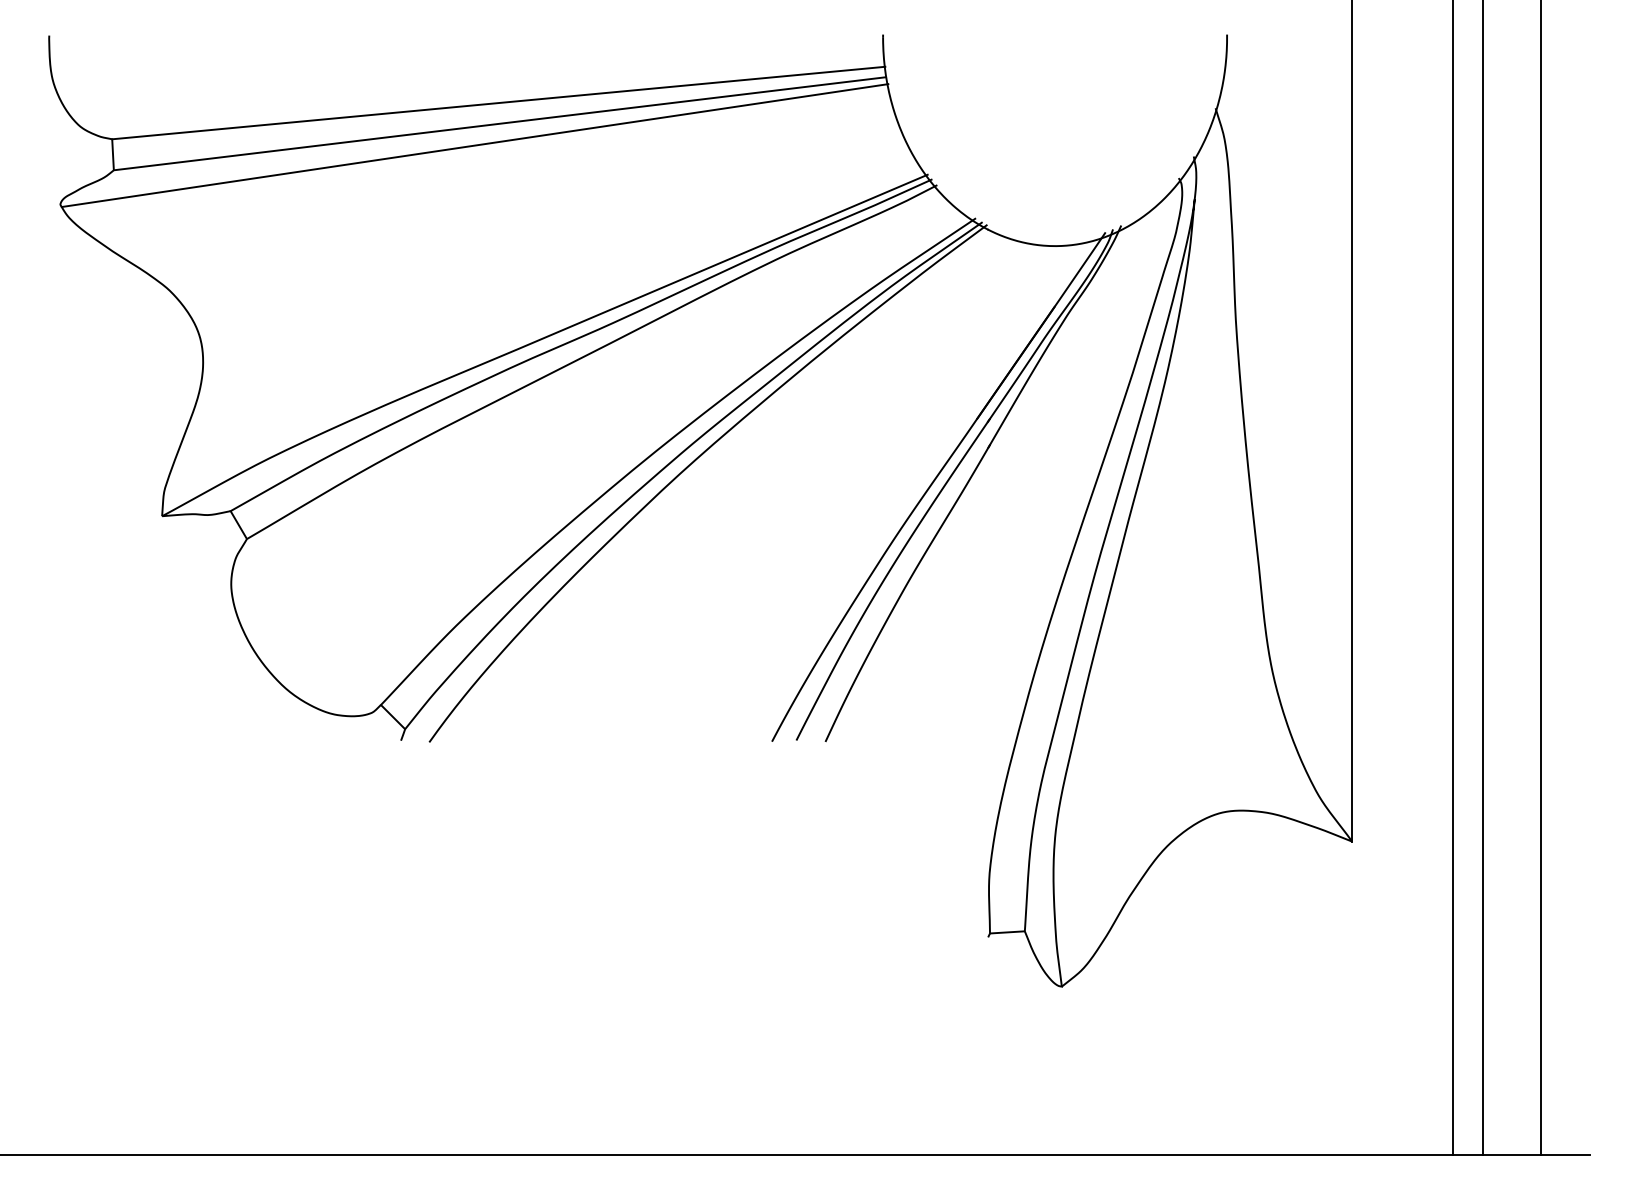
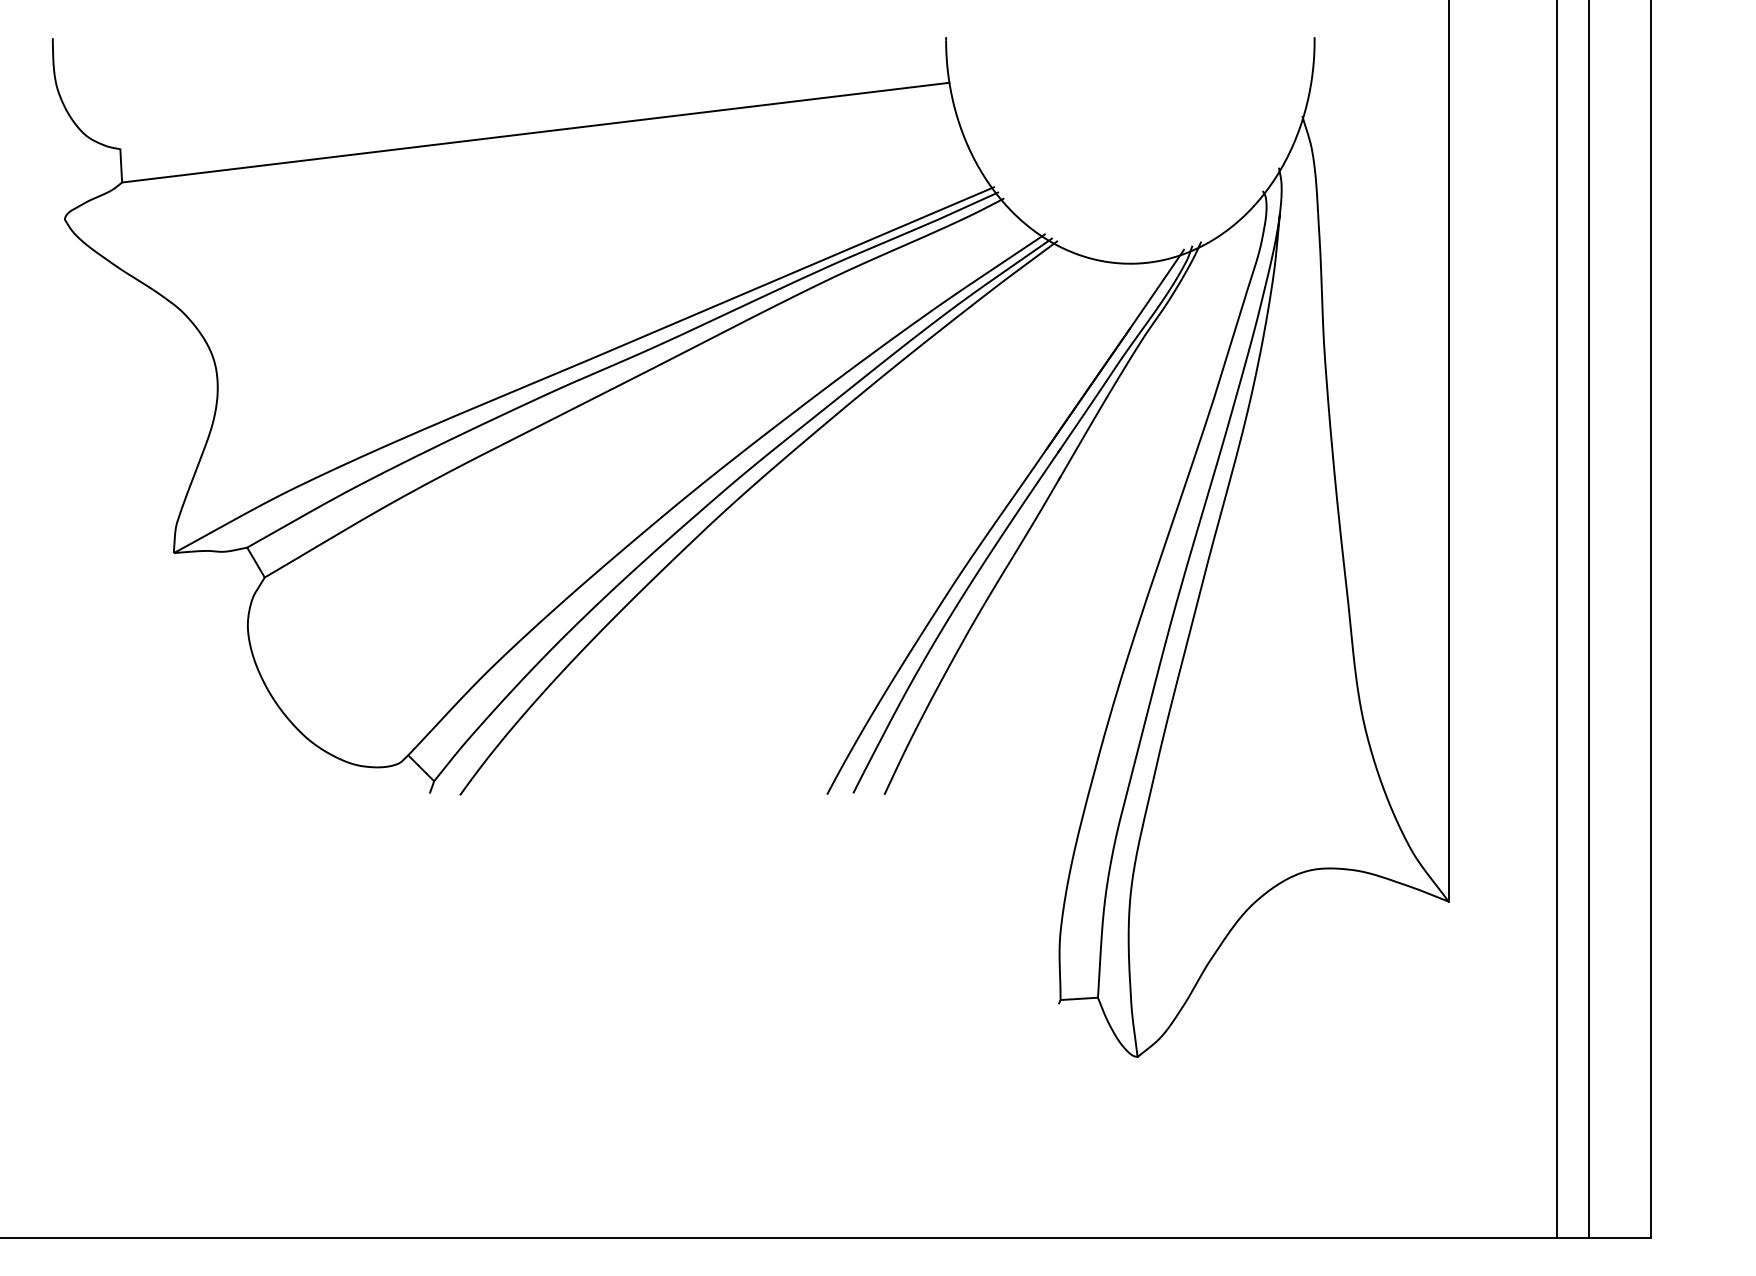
line: (498, 102) -> (534, 109), removed
line: (474, 145) -> (508, 155), removed
line: (1565, 1155) -> (1677, 1237), removed

